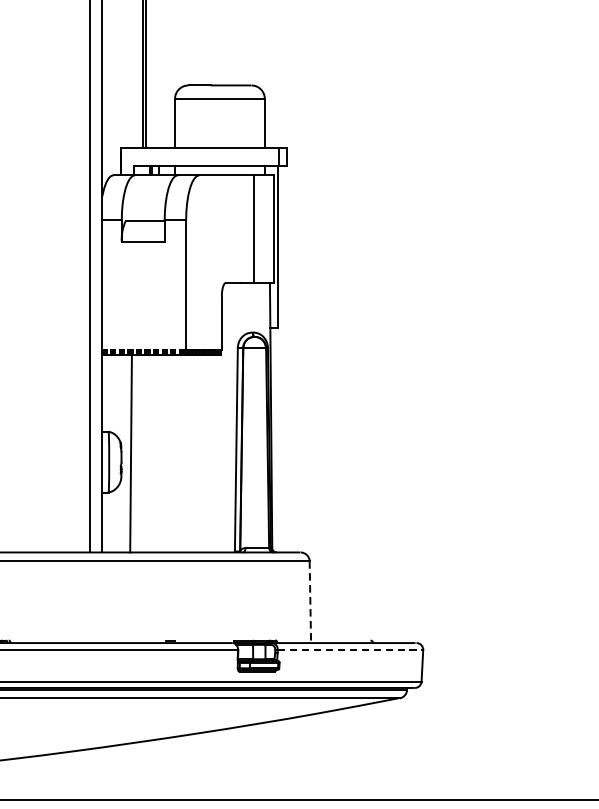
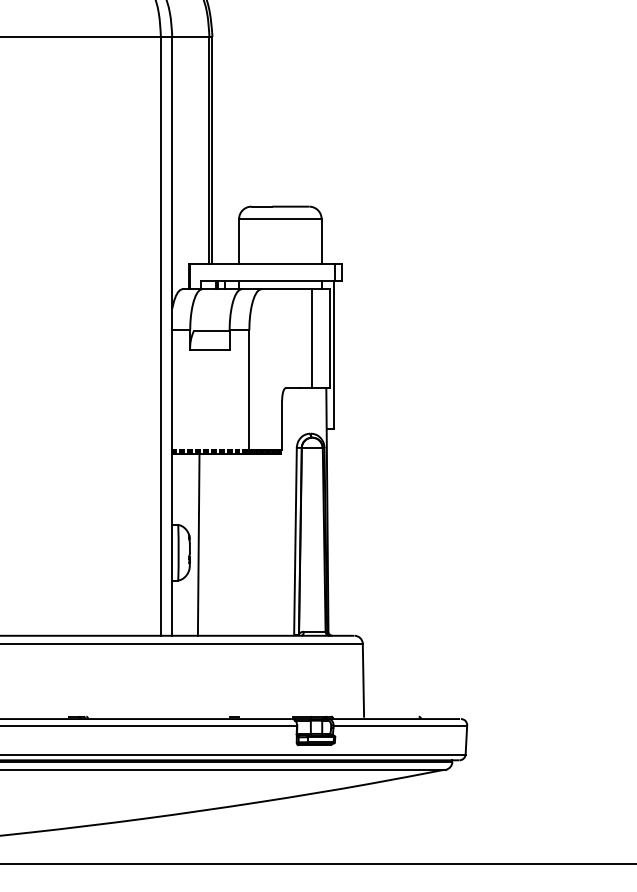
line: (310, 600) -> (363, 679), dashed -> solid
line: (350, 650) -> (400, 725), dashed -> solid

